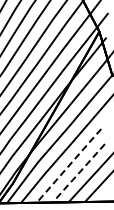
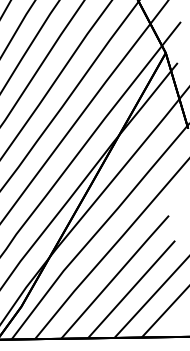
line: (69, 165) -> (115, 276), dashed -> solid
line: (78, 173) -> (130, 289), dashed -> solid

